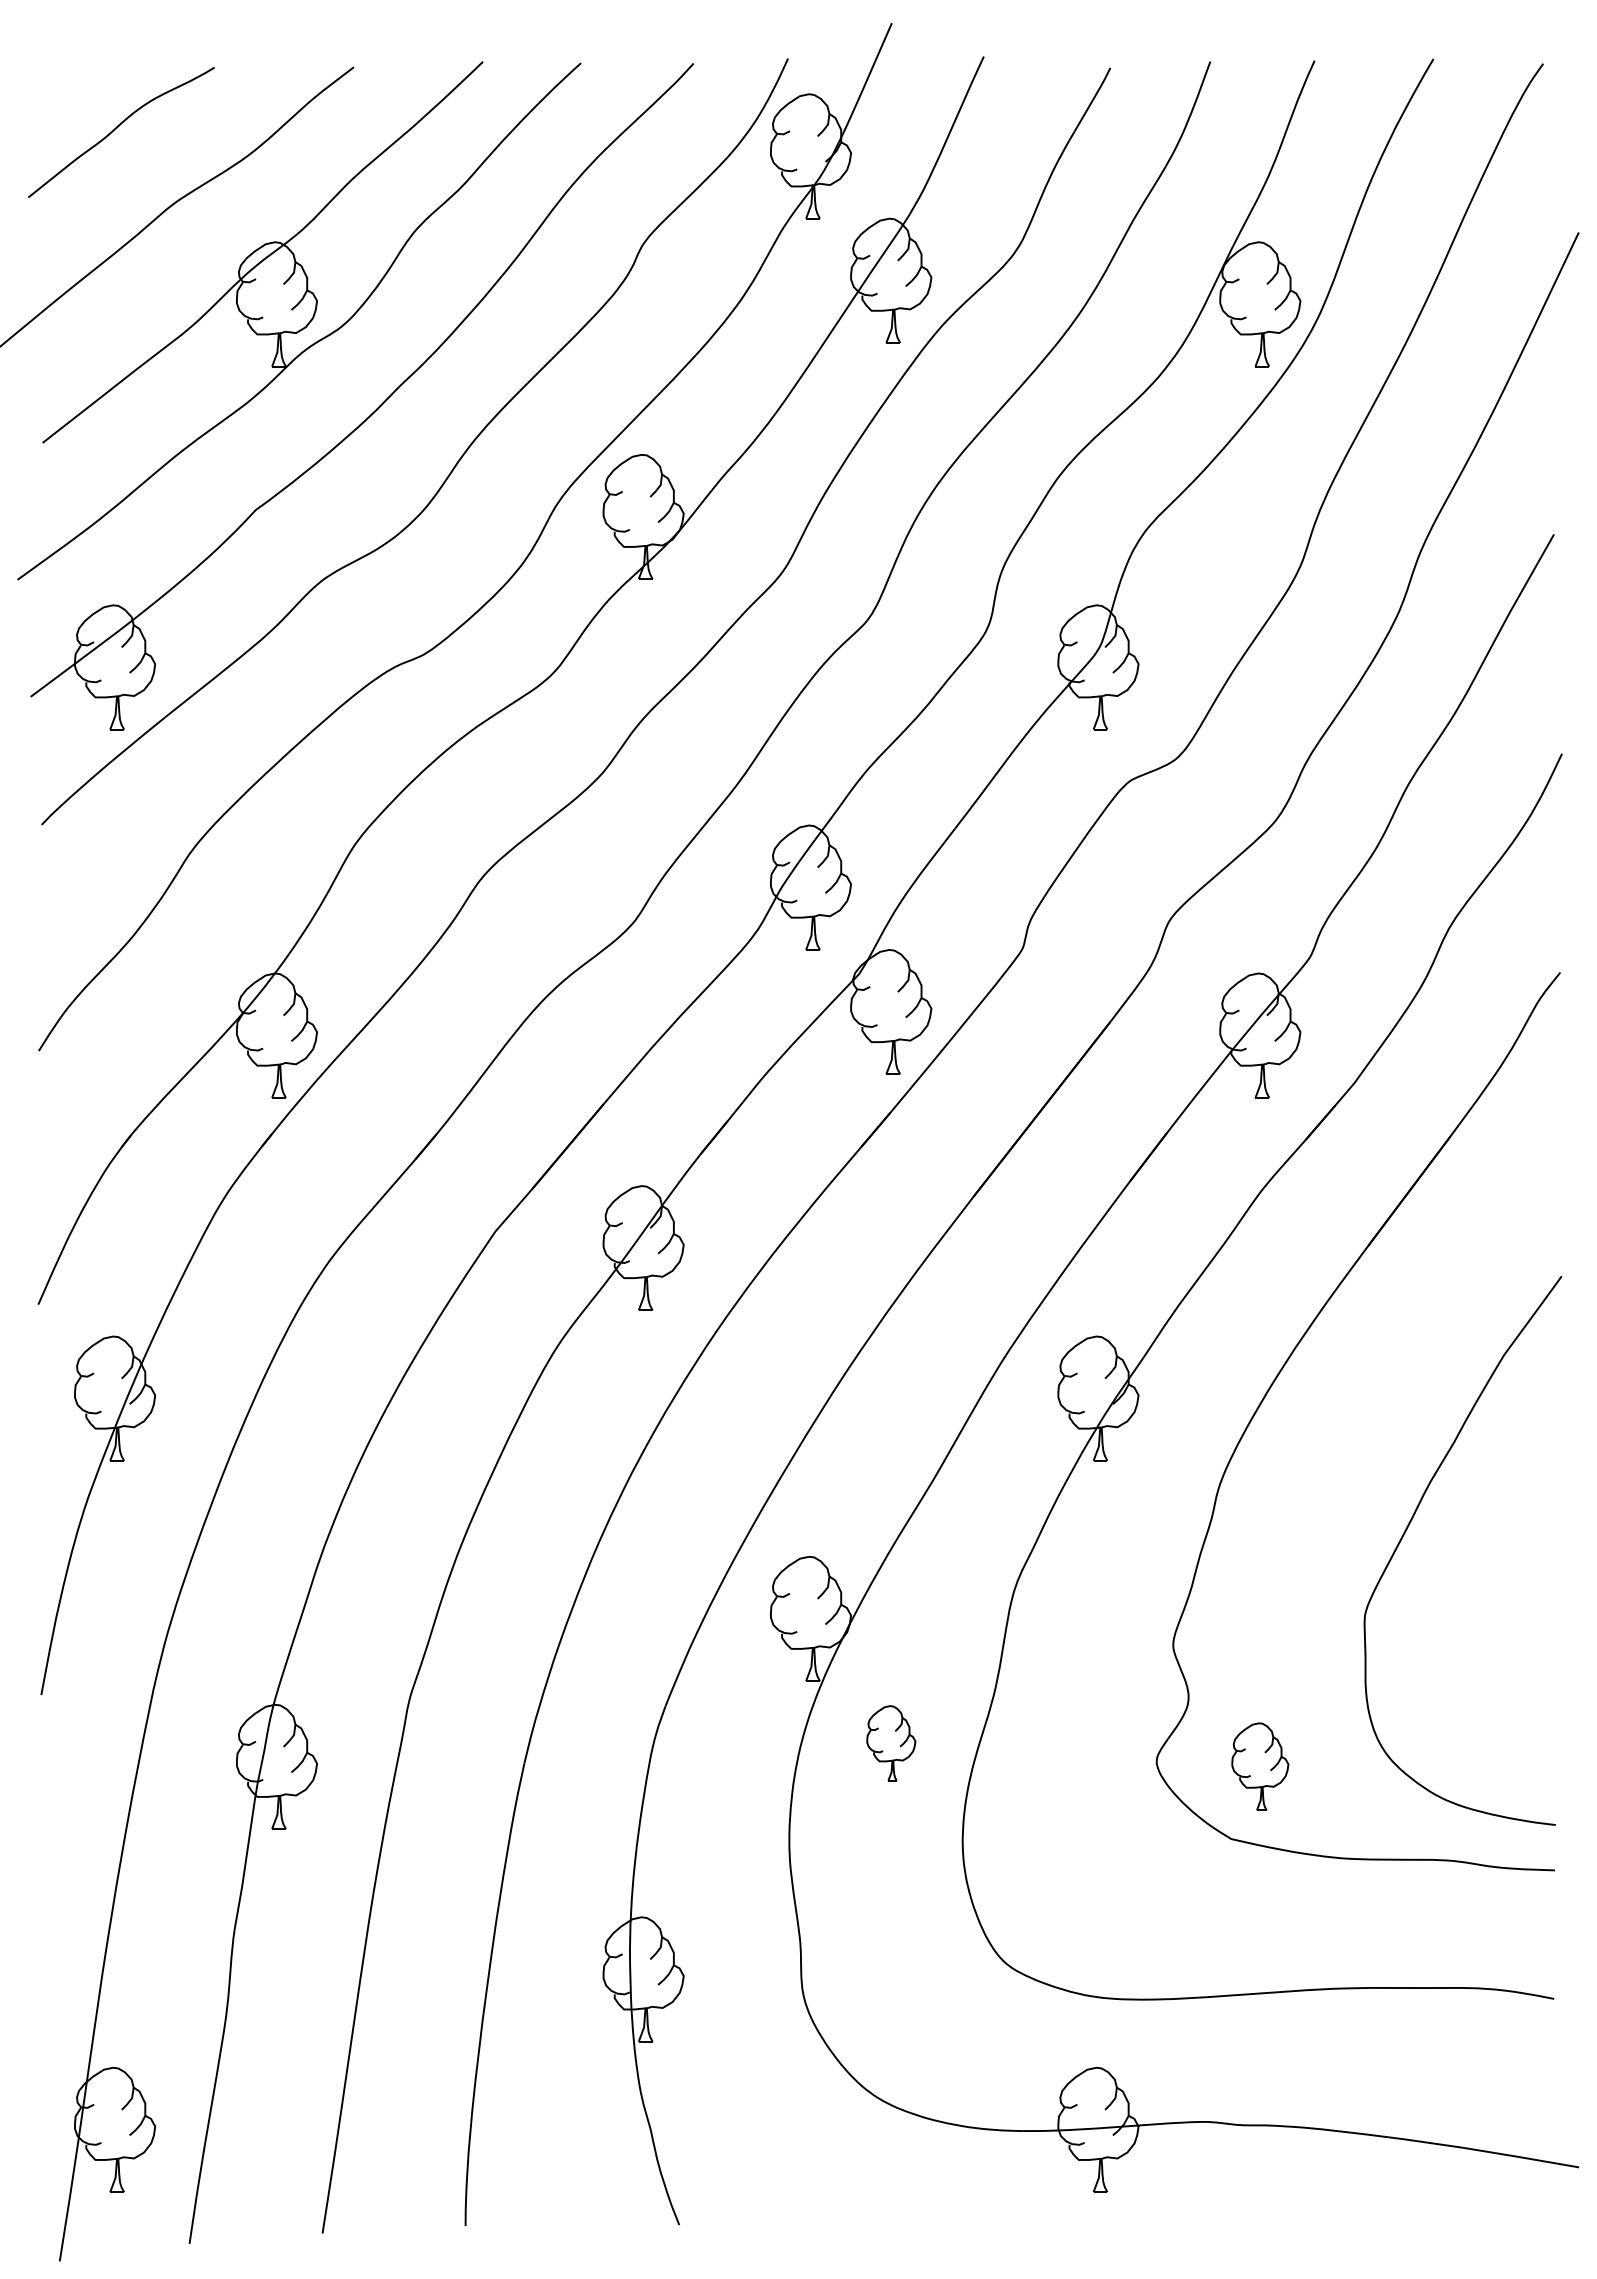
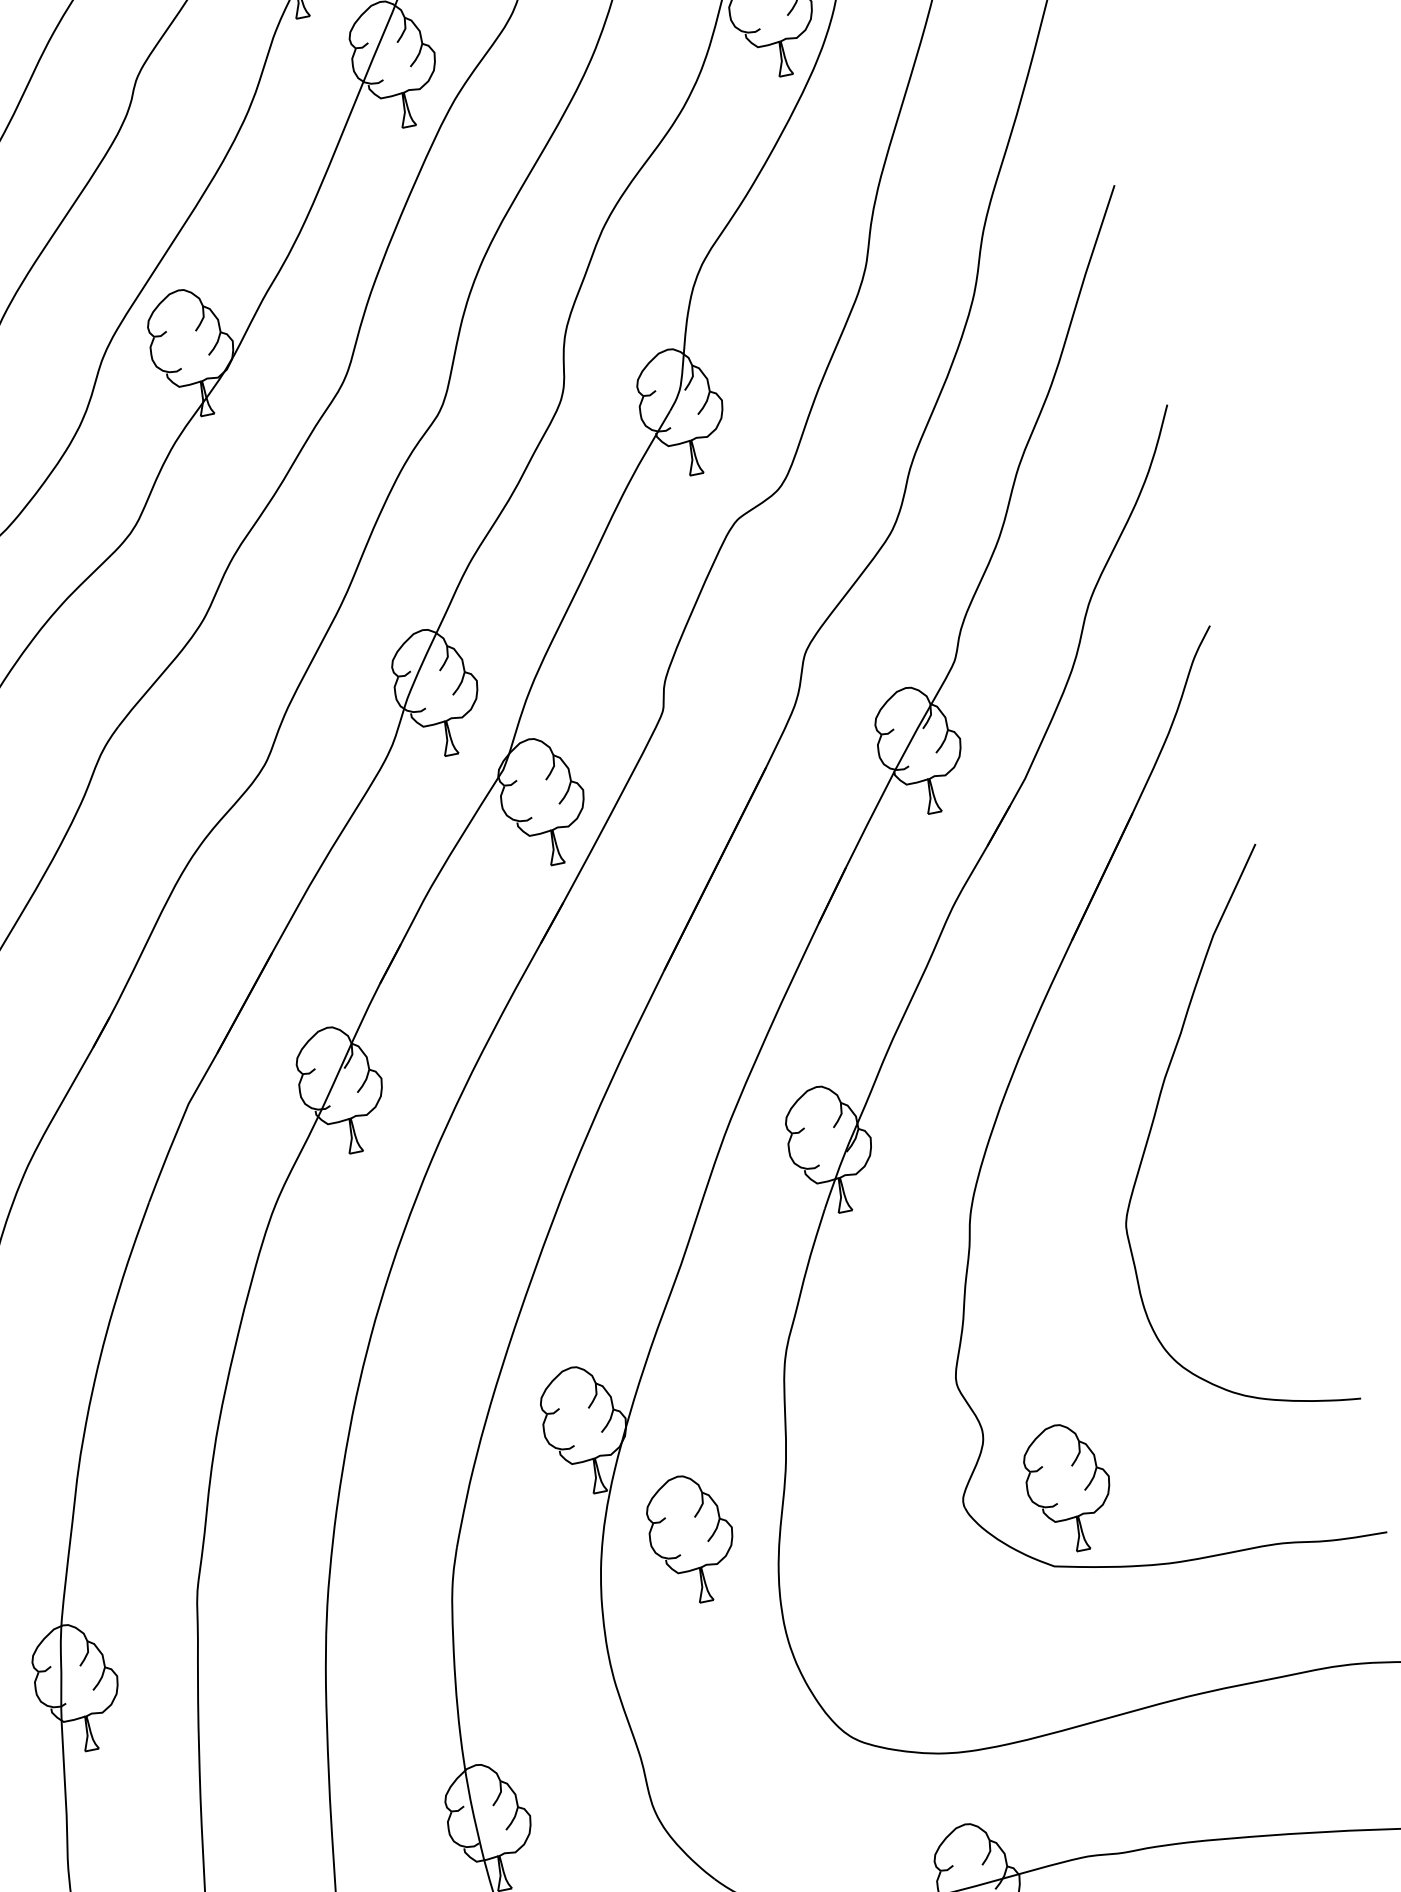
curve: (1410, 1523) -> (1153, 1124), moved
part: (891, 1743) -> (692, 1539), size x1.67
part: (1260, 1766) -> (1069, 1487), size x1.43

